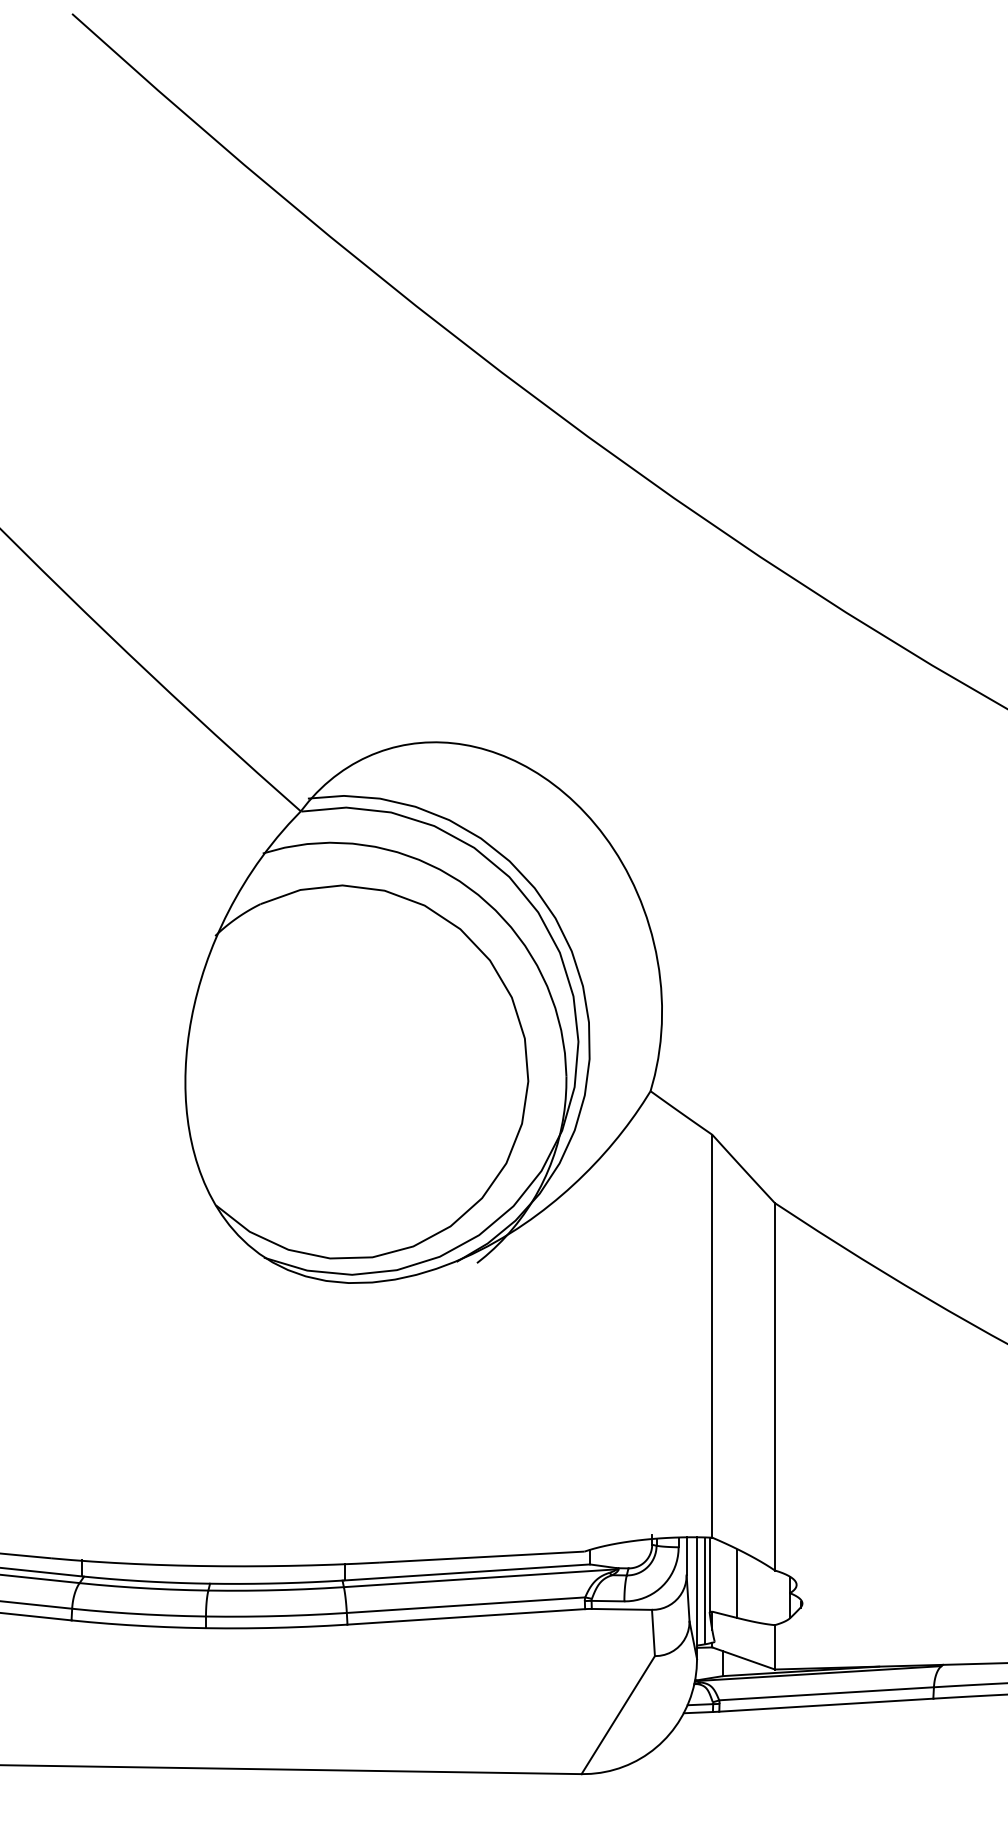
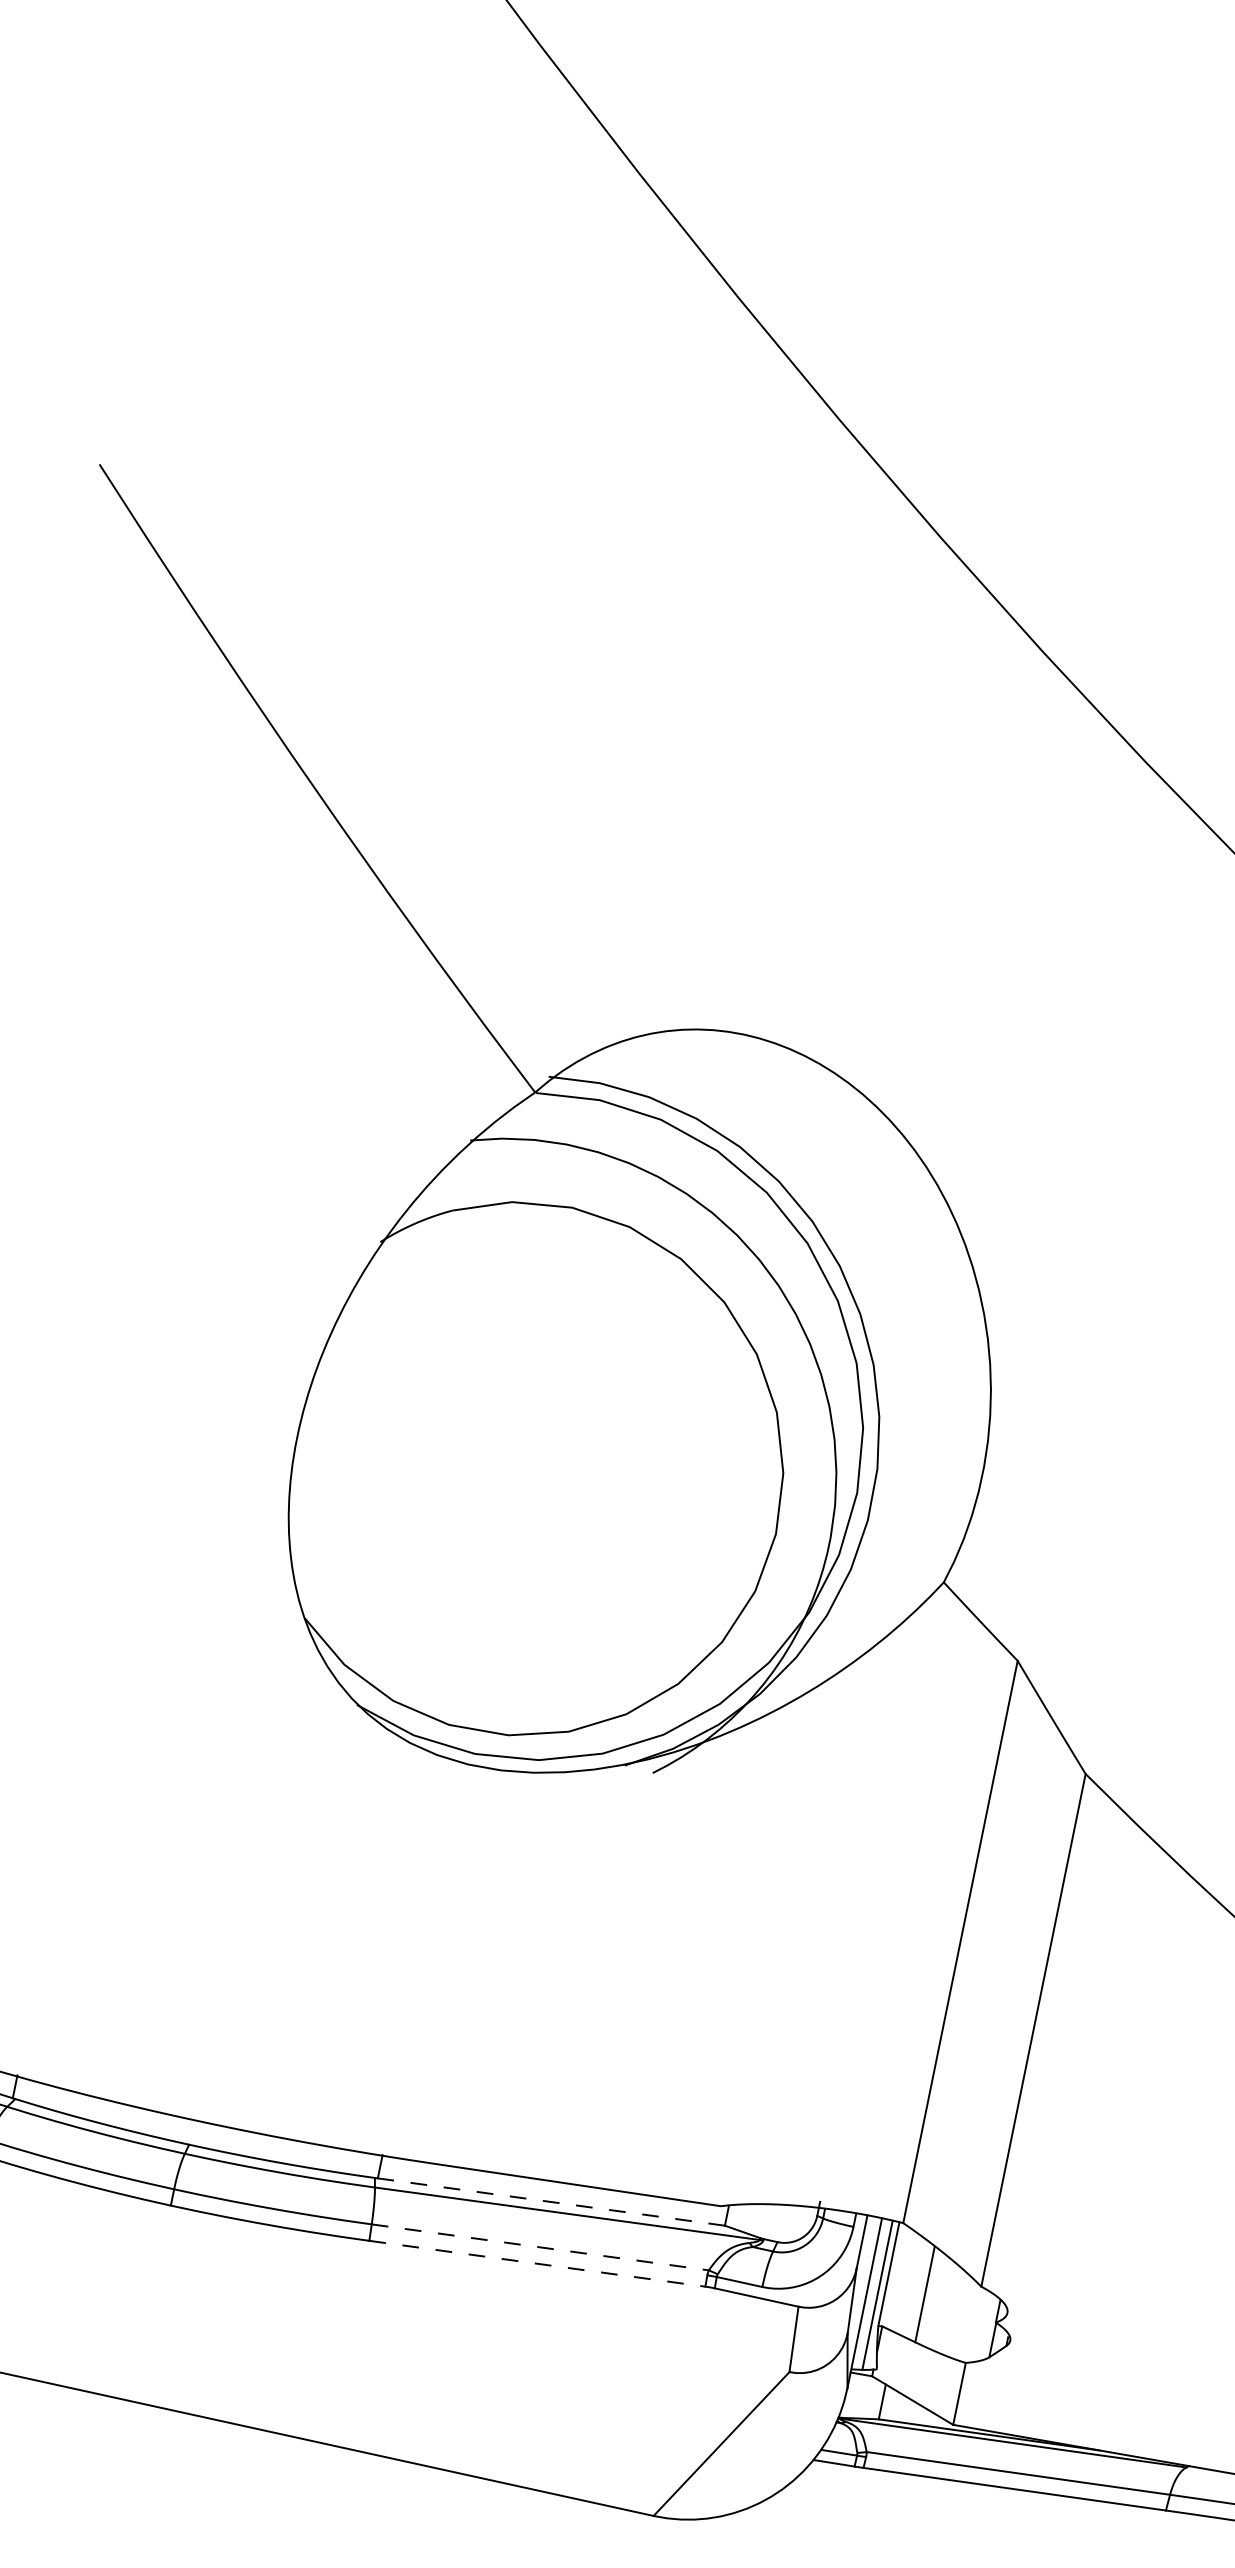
line: (467, 1572) -> (551, 2202), solid -> dashed
line: (466, 1605) -> (540, 2247), solid -> dashed
line: (466, 1616) -> (537, 2263), solid -> dashed

